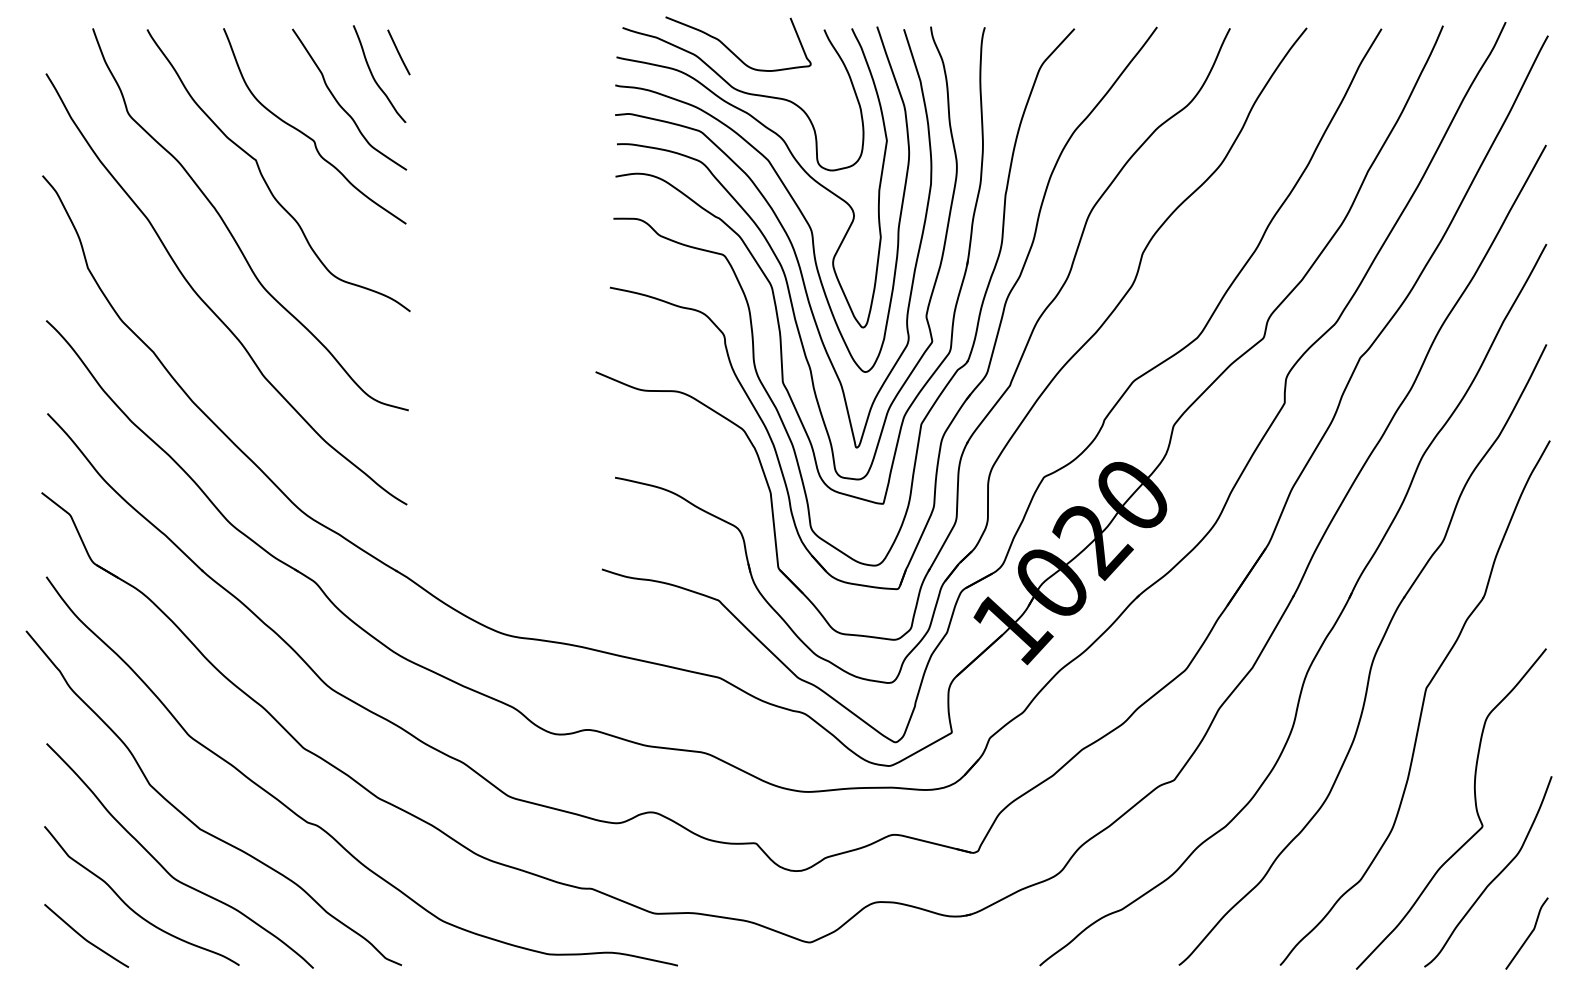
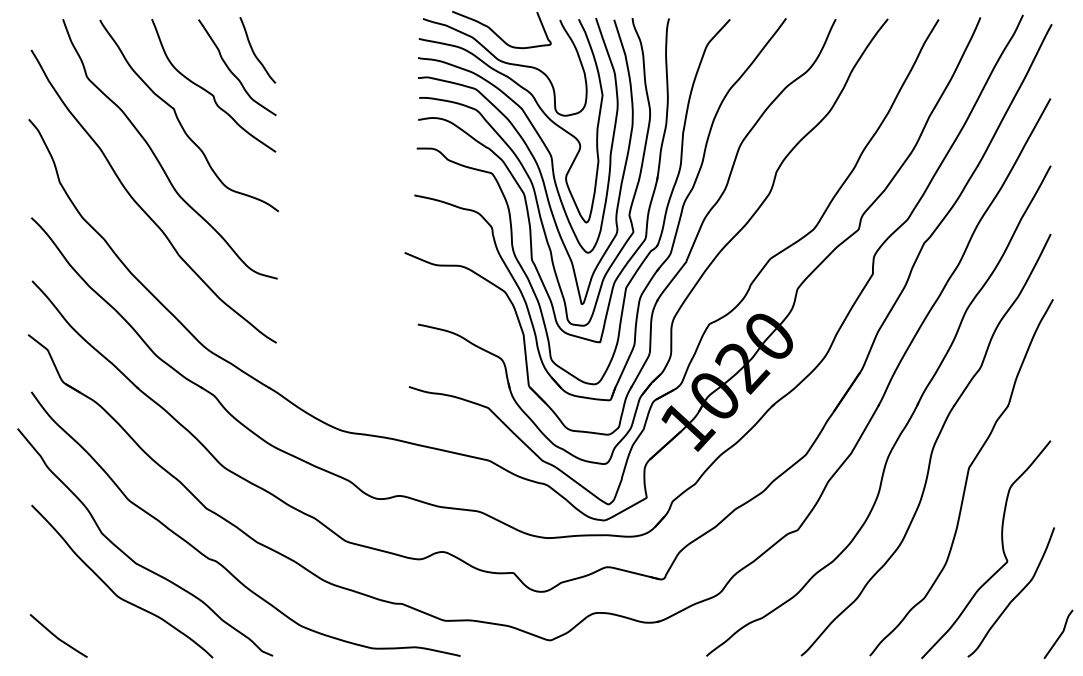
line: (398, 52) -> (270, 35), removed
curve: (130, 905) -> (88, 615), removed
curve: (1529, 932) -> (1060, 633), moved

